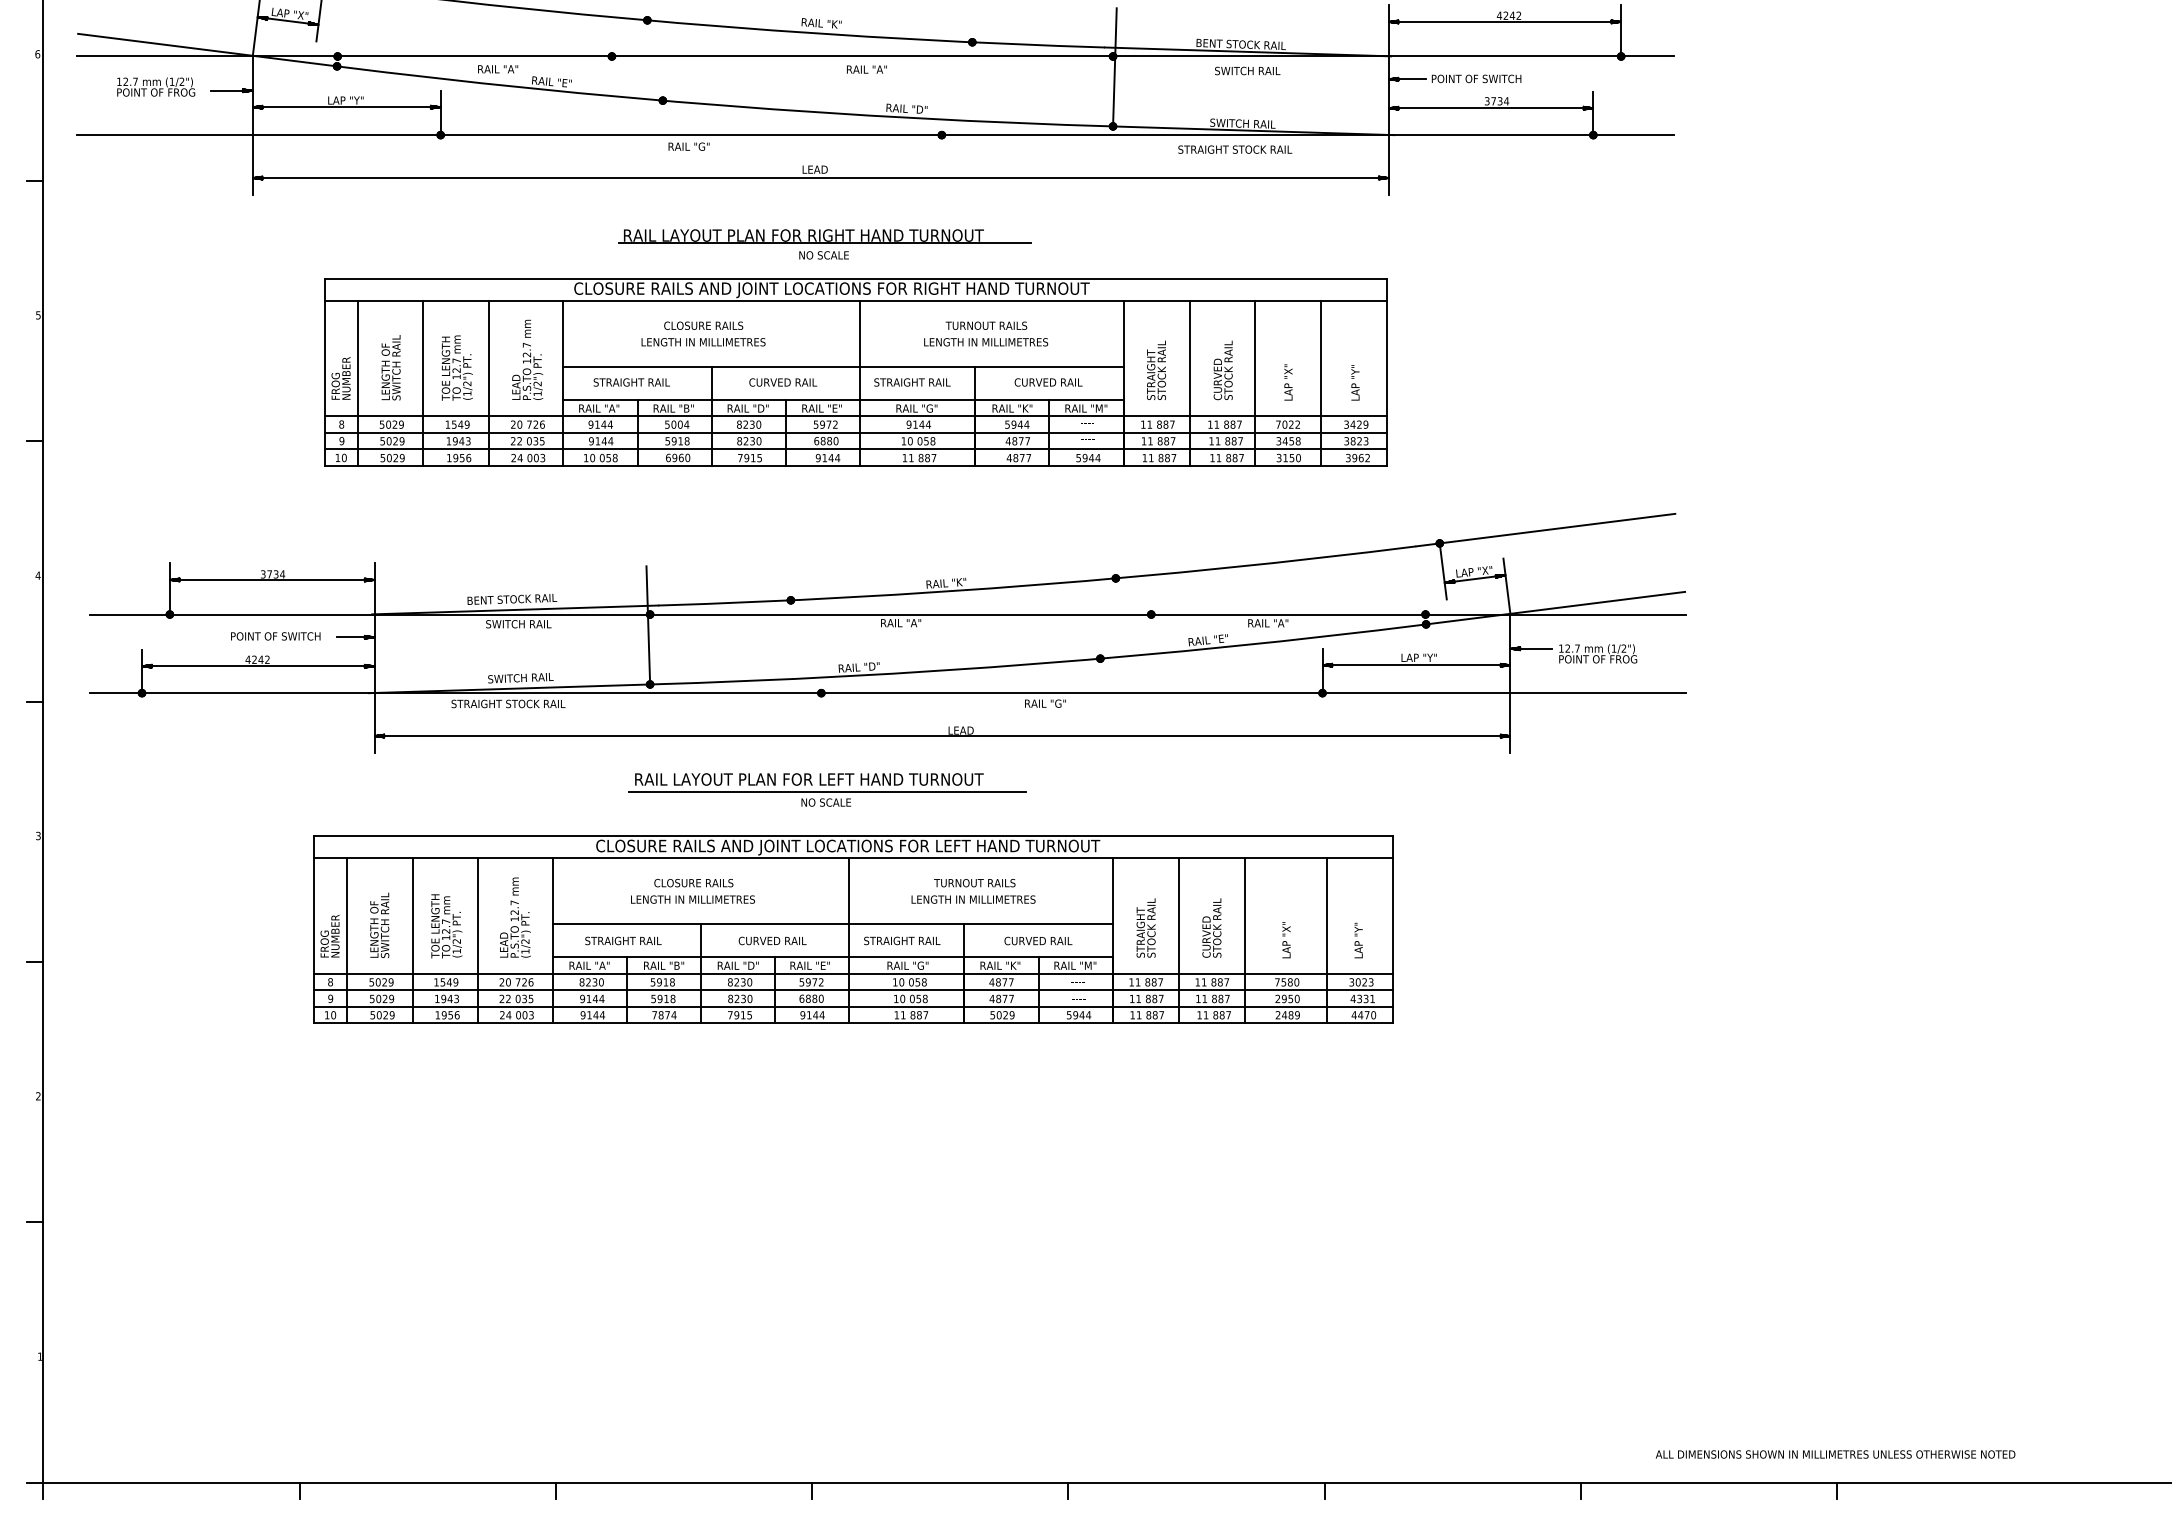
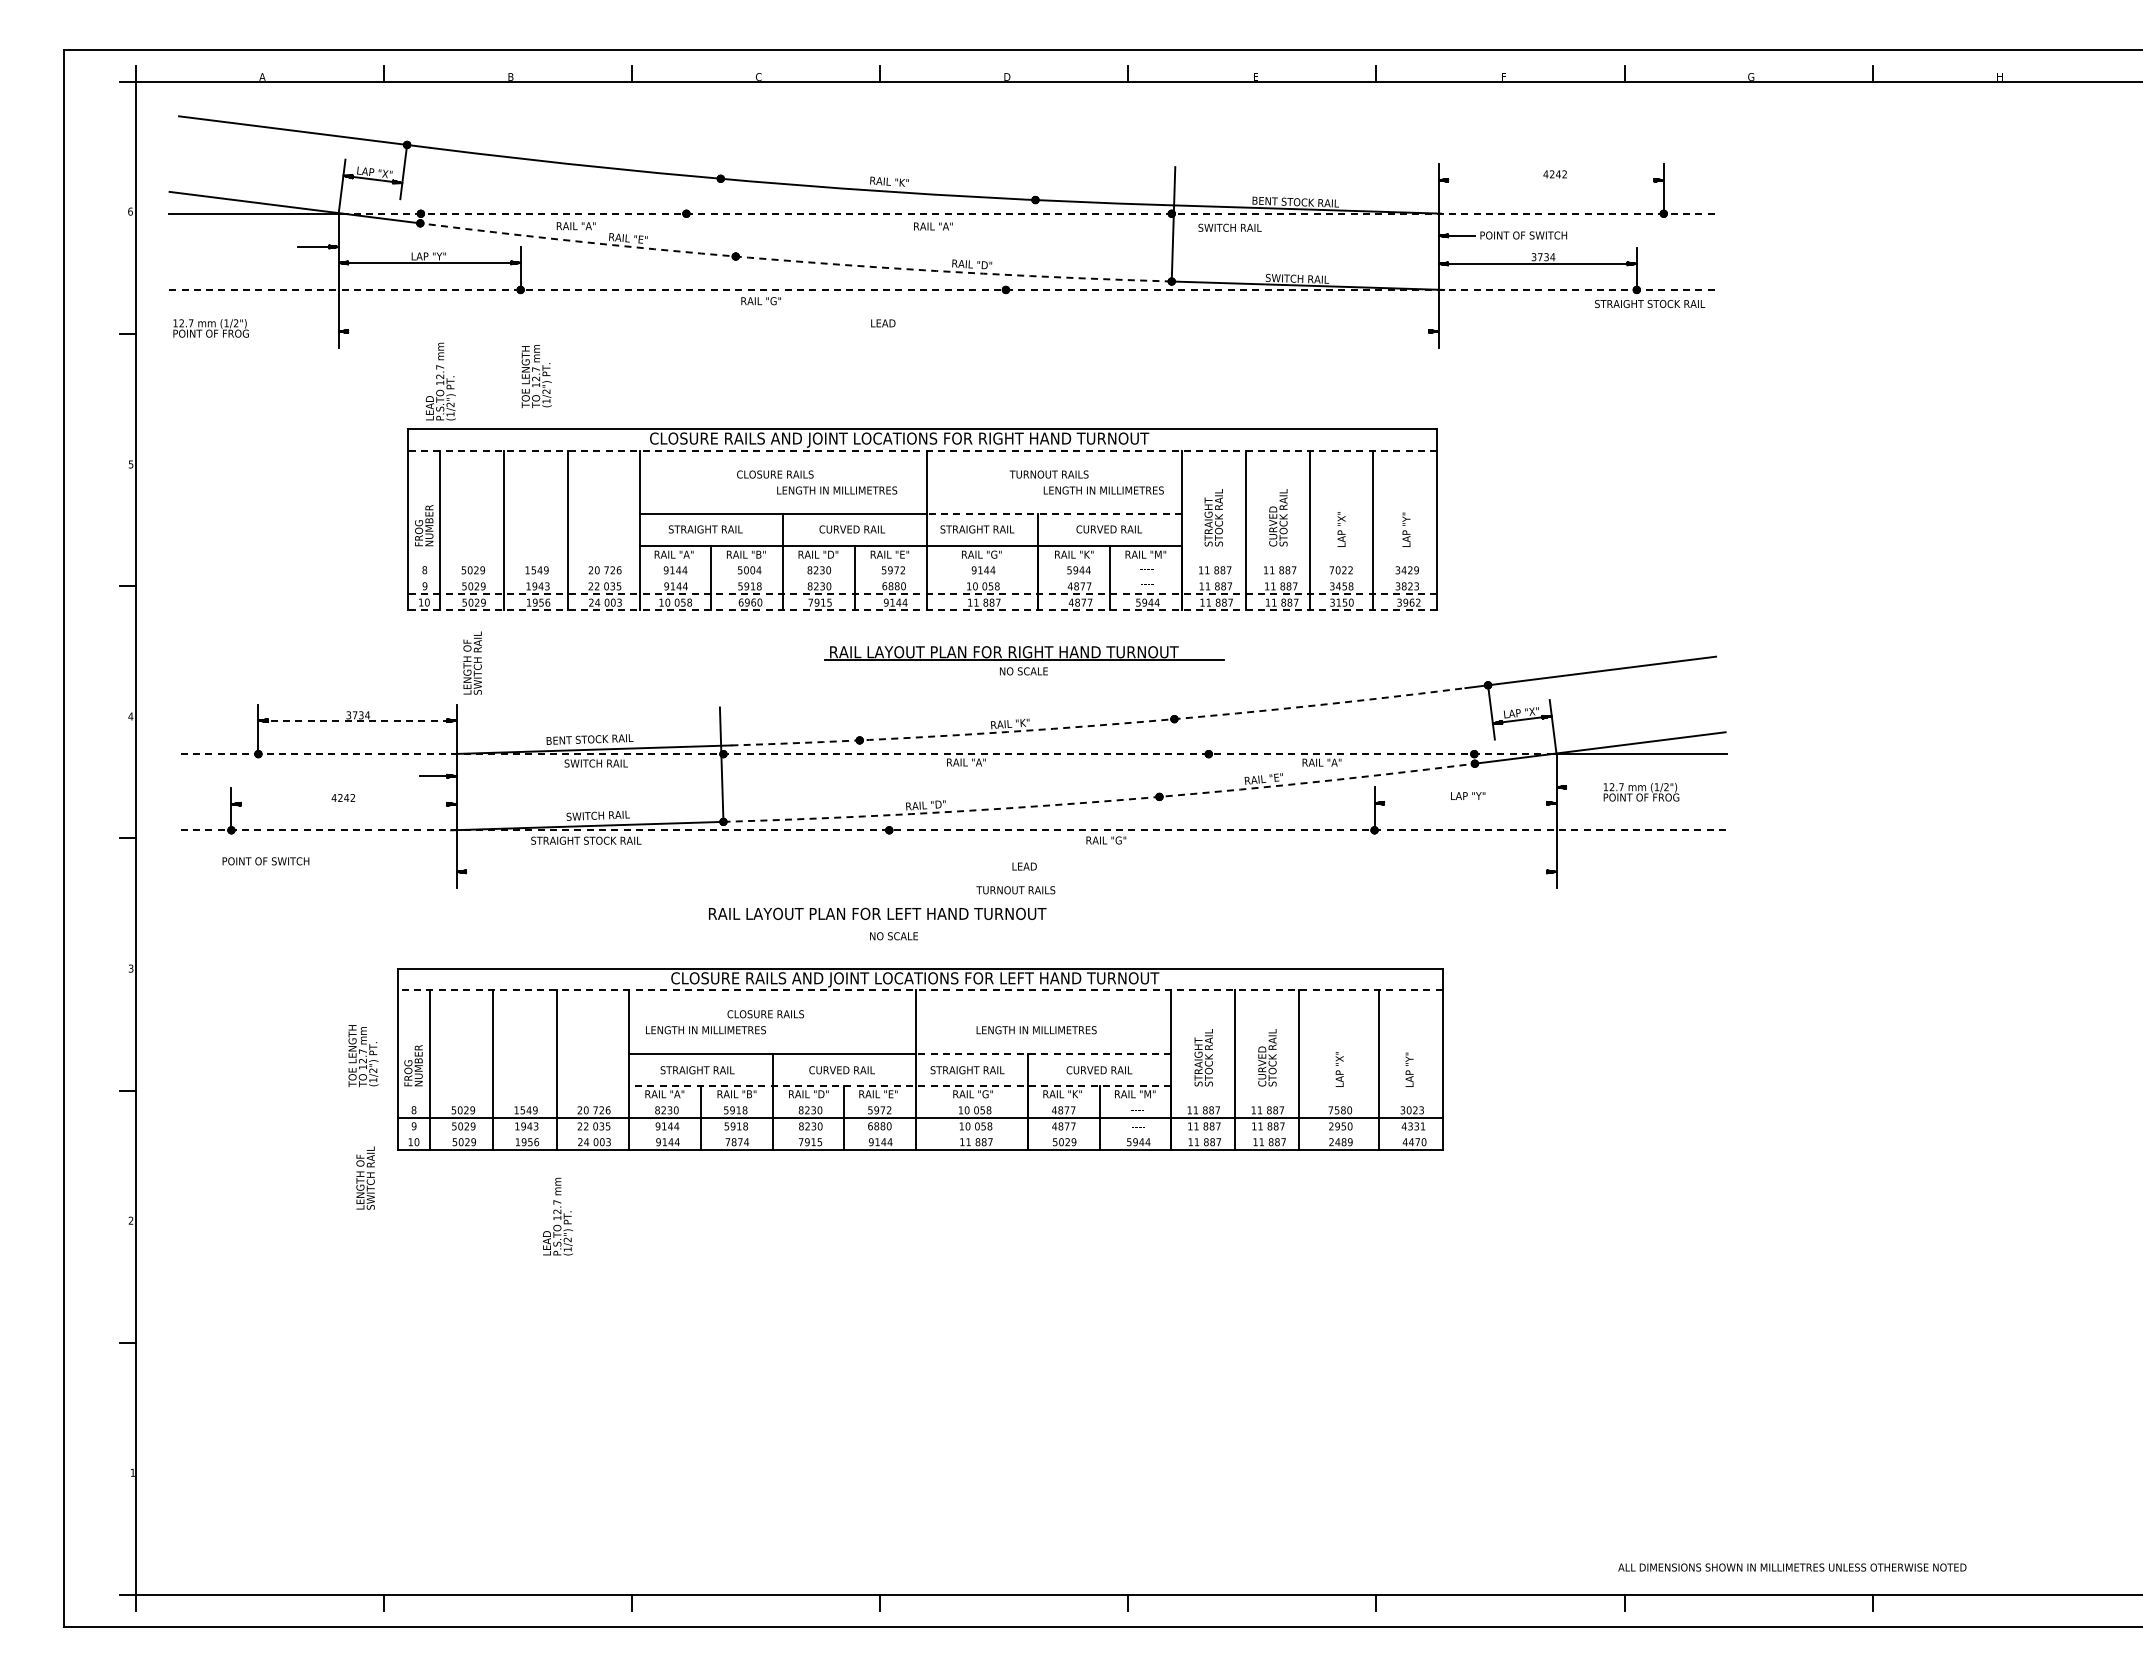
line: (1504, 22) -> (1550, 180), removed
line: (965, 56) -> (1028, 213), solid -> dashed
text: (1247, 70) -> (1229, 227), moved
text: (155, 87) -> (210, 328), moved
arc: (724, 105) -> (795, 261), solid -> dashed
line: (875, 134) -> (941, 289), solid -> dashed
text: (1235, 149) -> (1650, 303), moved
line: (820, 178) -> (888, 331), removed
part: (824, 244) -> (1024, 660), moved
line: (855, 300) -> (922, 450), solid -> dashed
text: (703, 342) -> (837, 490), moved
text: (985, 342) -> (1103, 490), moved
text: (527, 359) -> (440, 381), moved
text: (390, 367) -> (472, 662), moved
line: (991, 367) -> (1054, 514), solid -> dashed
text: (457, 368) -> (536, 376), moved
line: (855, 416) -> (922, 562), removed
line: (855, 433) -> (922, 578), removed
line: (855, 449) -> (922, 594), solid -> dashed
line: (855, 466) -> (922, 610), solid -> dashed
line: (272, 579) -> (357, 720), solid -> dashed
arc: (1038, 584) -> (1099, 725), solid -> dashed
line: (797, 614) -> (866, 754), solid -> dashed
text: (275, 636) -> (265, 861), moved
line: (1531, 648) -> (1576, 787), removed
arc: (1038, 663) -> (1099, 801), solid -> dashed
line: (1416, 665) -> (1465, 803), removed
line: (257, 666) -> (343, 804), removed
line: (887, 693) -> (953, 830), solid -> dashed
line: (942, 735) -> (1006, 871), removed
line: (827, 792) -> (895, 926), removed
line: (852, 858) -> (919, 990), solid -> dashed
text: (974, 883) -> (1015, 890), moved
text: (692, 899) -> (705, 1030), moved
text: (514, 917) -> (557, 1216), moved
text: (379, 924) -> (365, 1177), moved
line: (980, 924) -> (1043, 1054), solid -> dashed
text: (446, 926) -> (363, 1056), moved
line: (831, 957) -> (899, 1086), solid -> dashed
line: (852, 974) -> (919, 1102), removed
line: (852, 1006) -> (919, 1133), removed
text: (1835, 1454) -> (1792, 1567), moved

